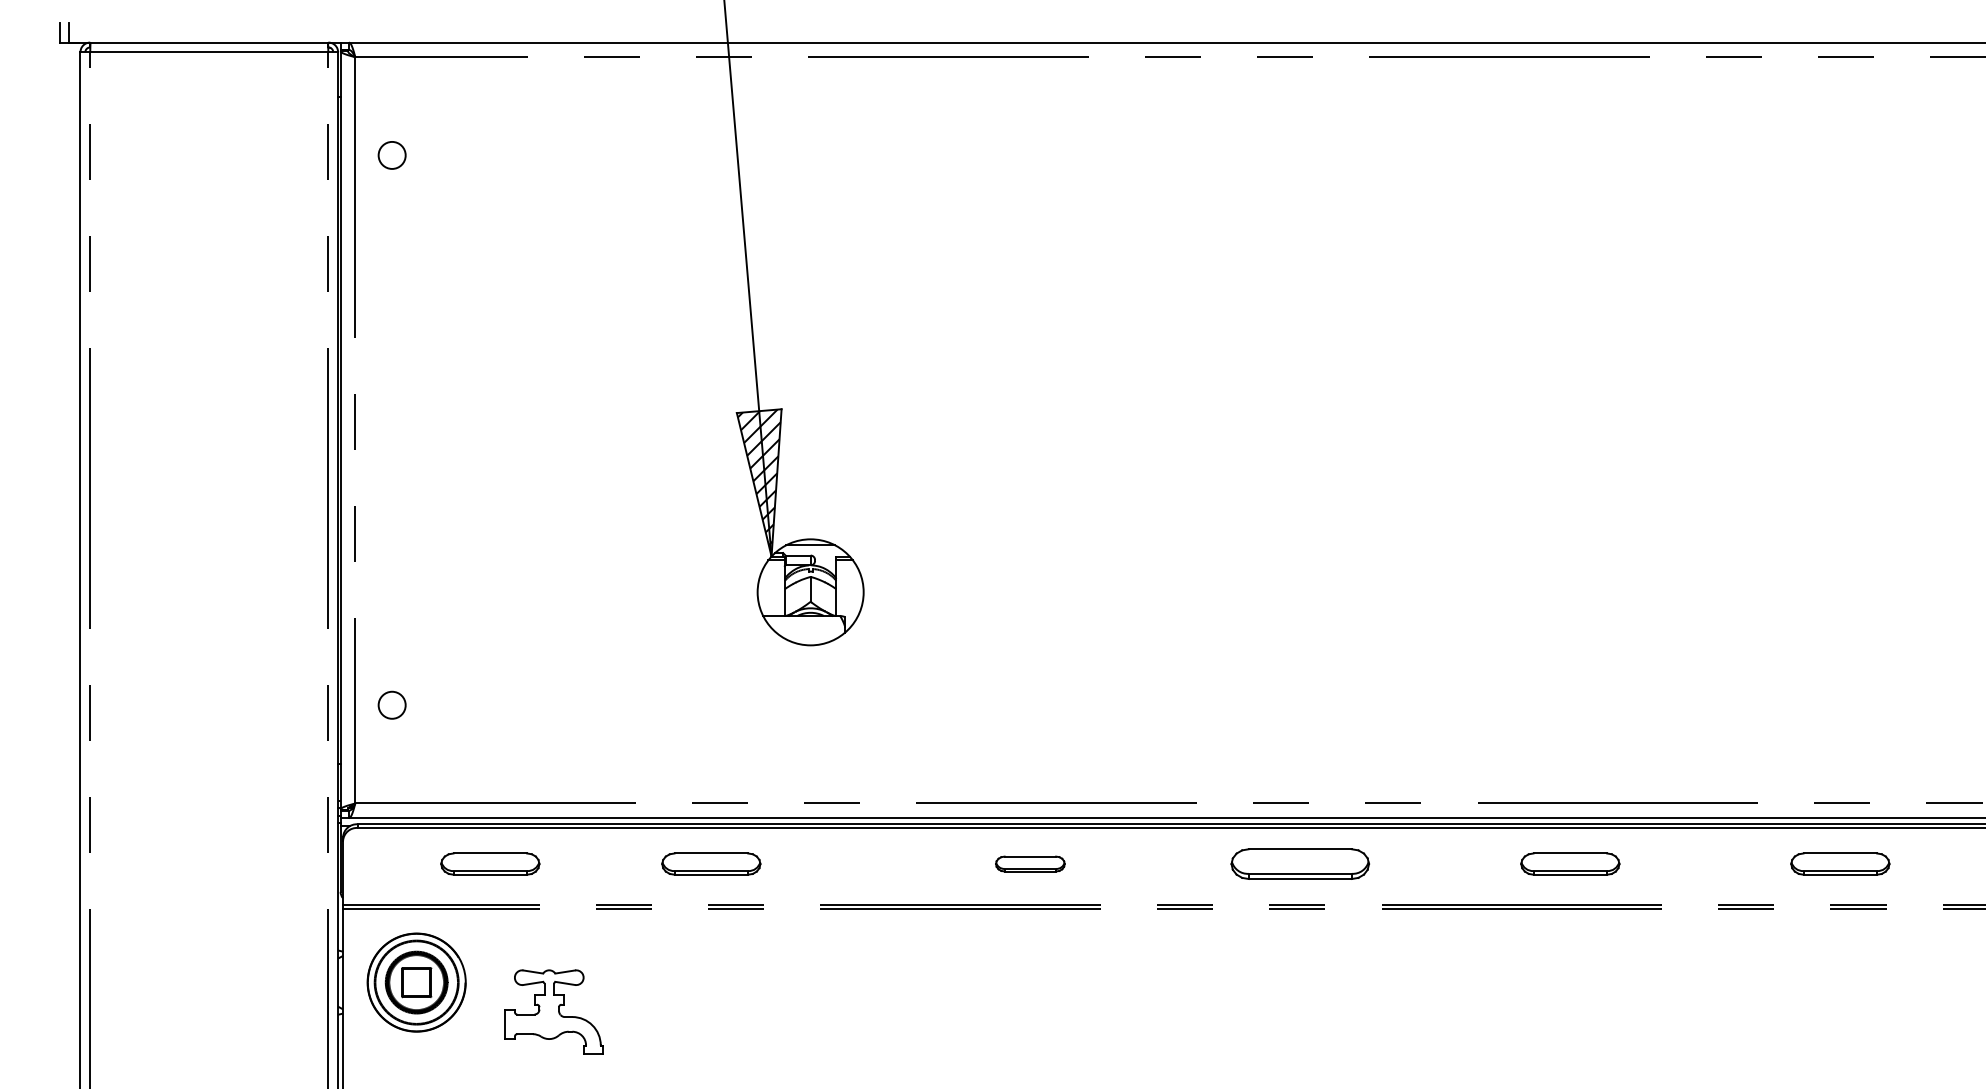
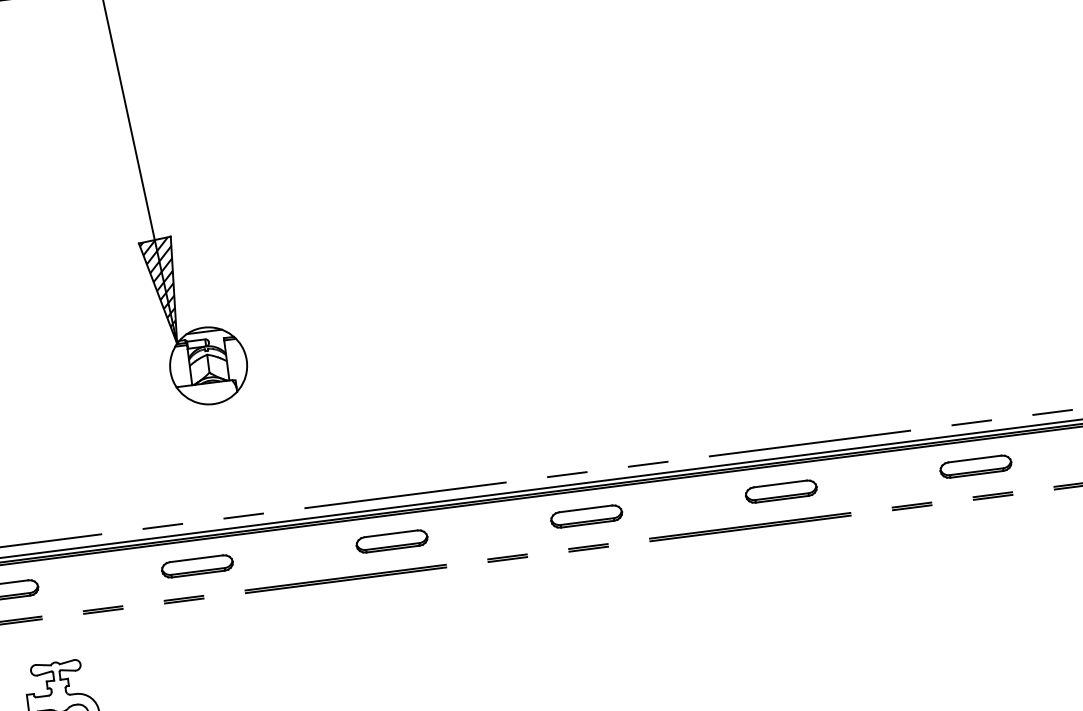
part: (711, 863) -> (197, 565), moved
part: (1030, 863) -> (392, 541), size x1.43
part: (1300, 863) -> (586, 516), size x0.71

